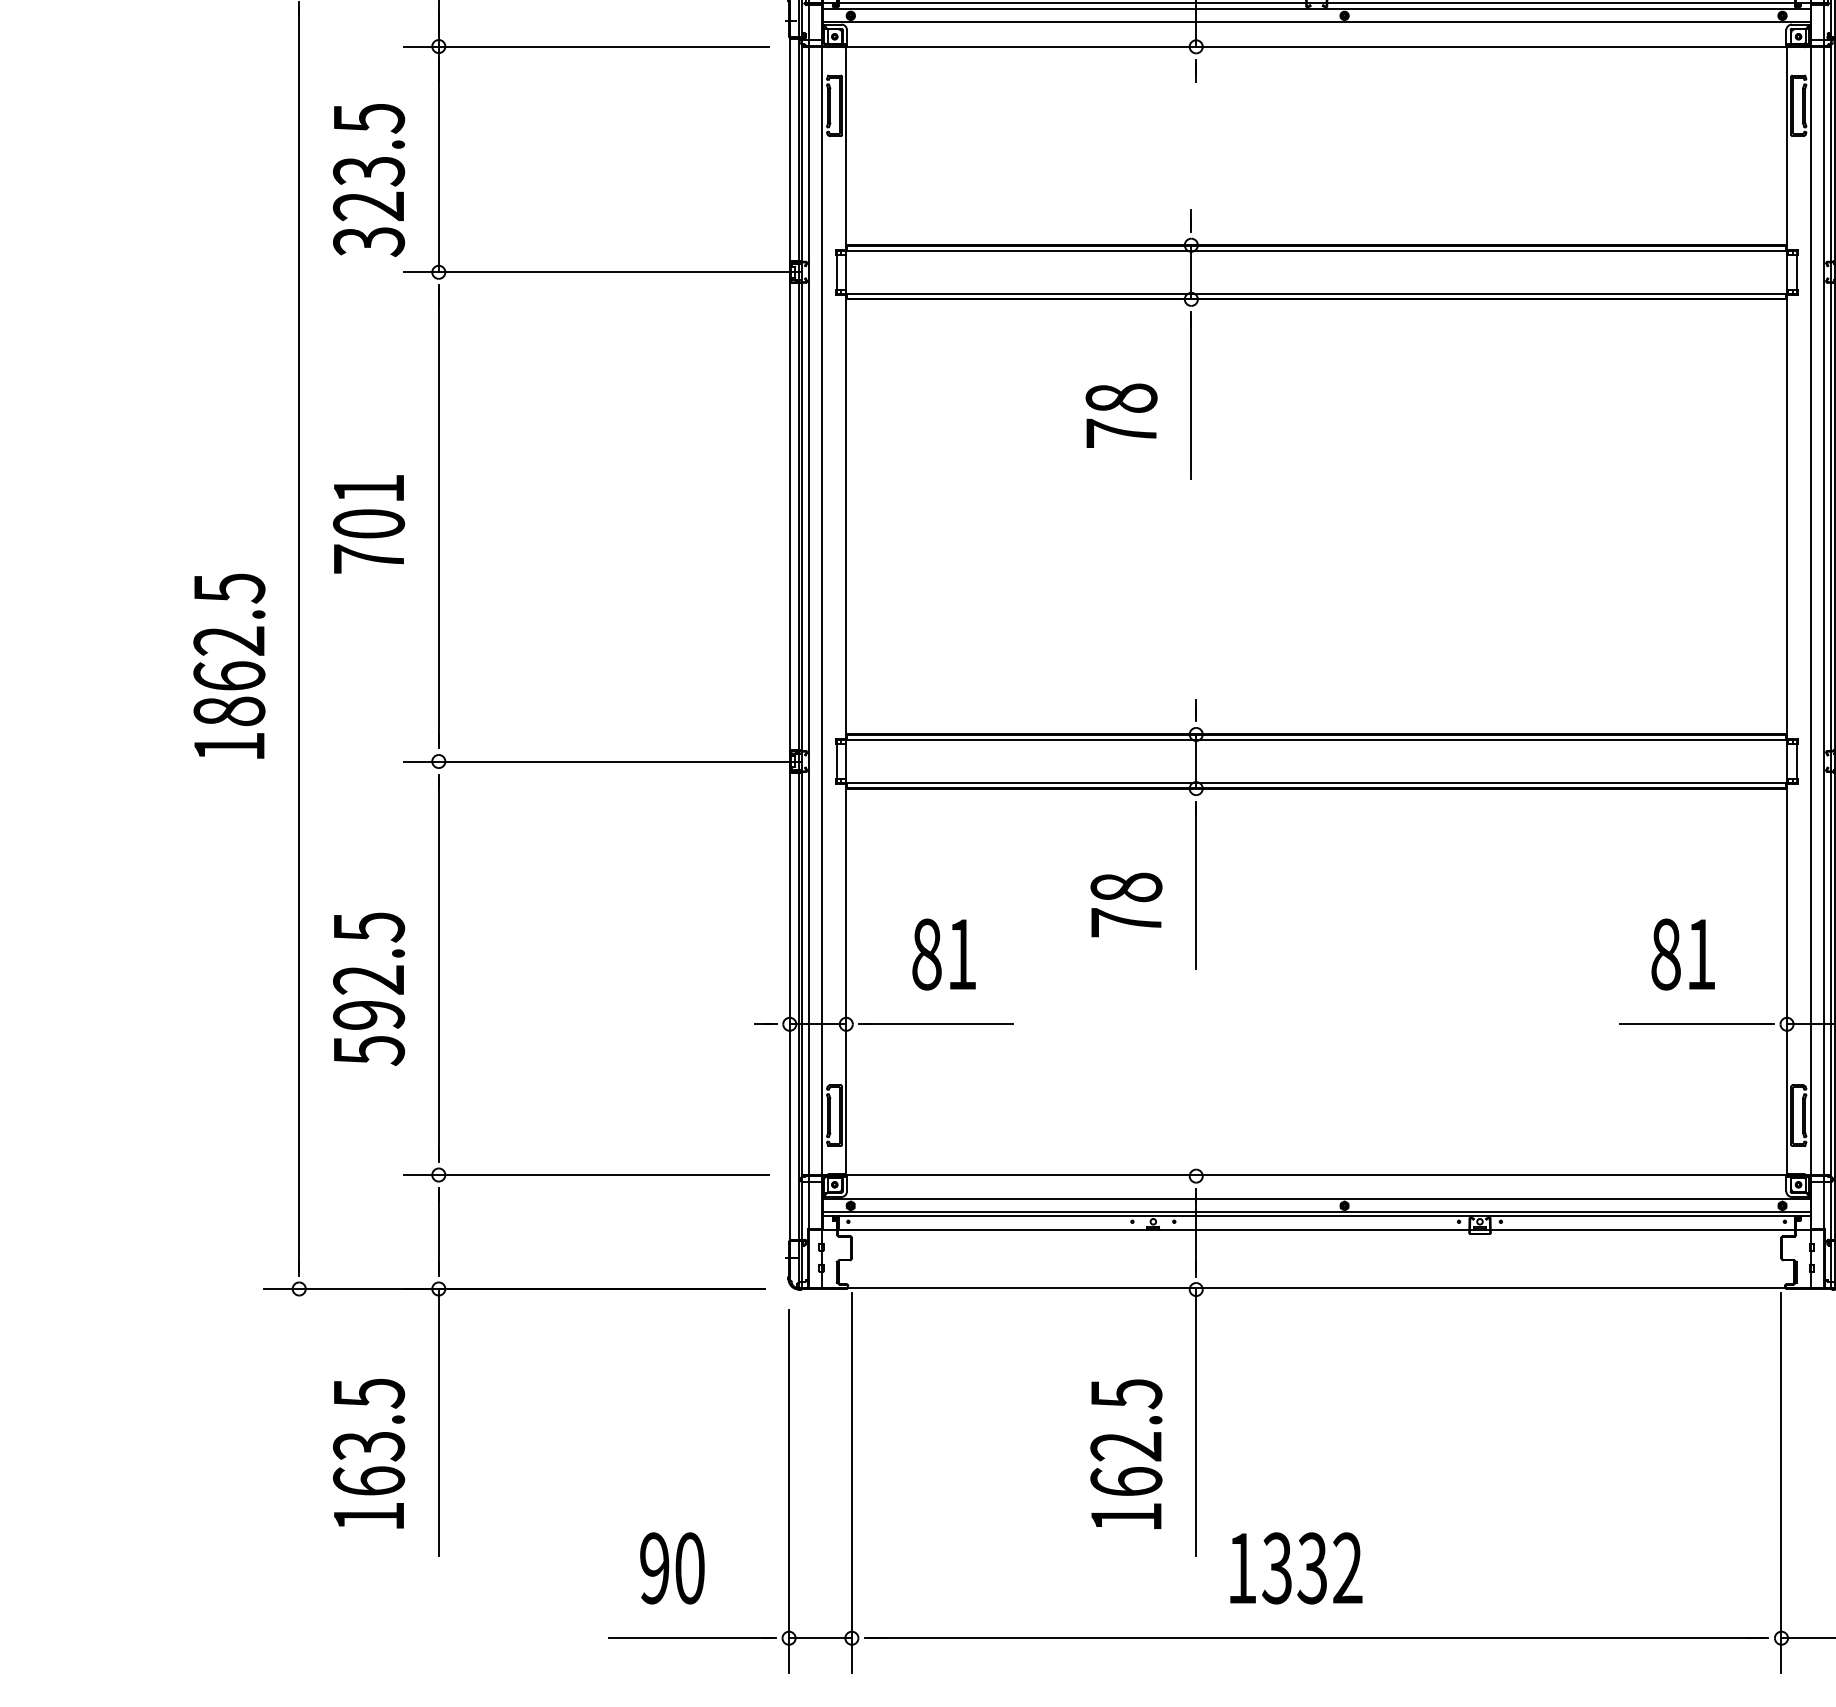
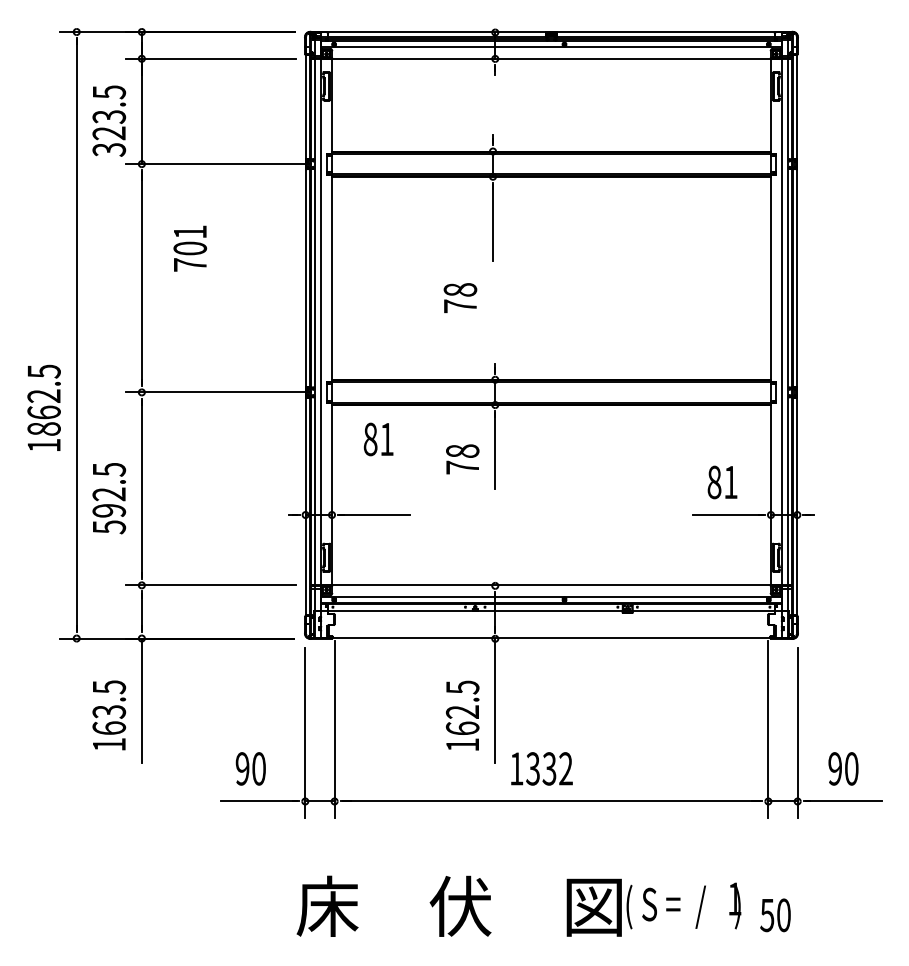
text: (1121, 414) -> (460, 297), moved
text: (369, 523) -> (190, 248), moved
text: (228, 665) -> (43, 407), moved
text: (943, 954) -> (378, 439), moved

